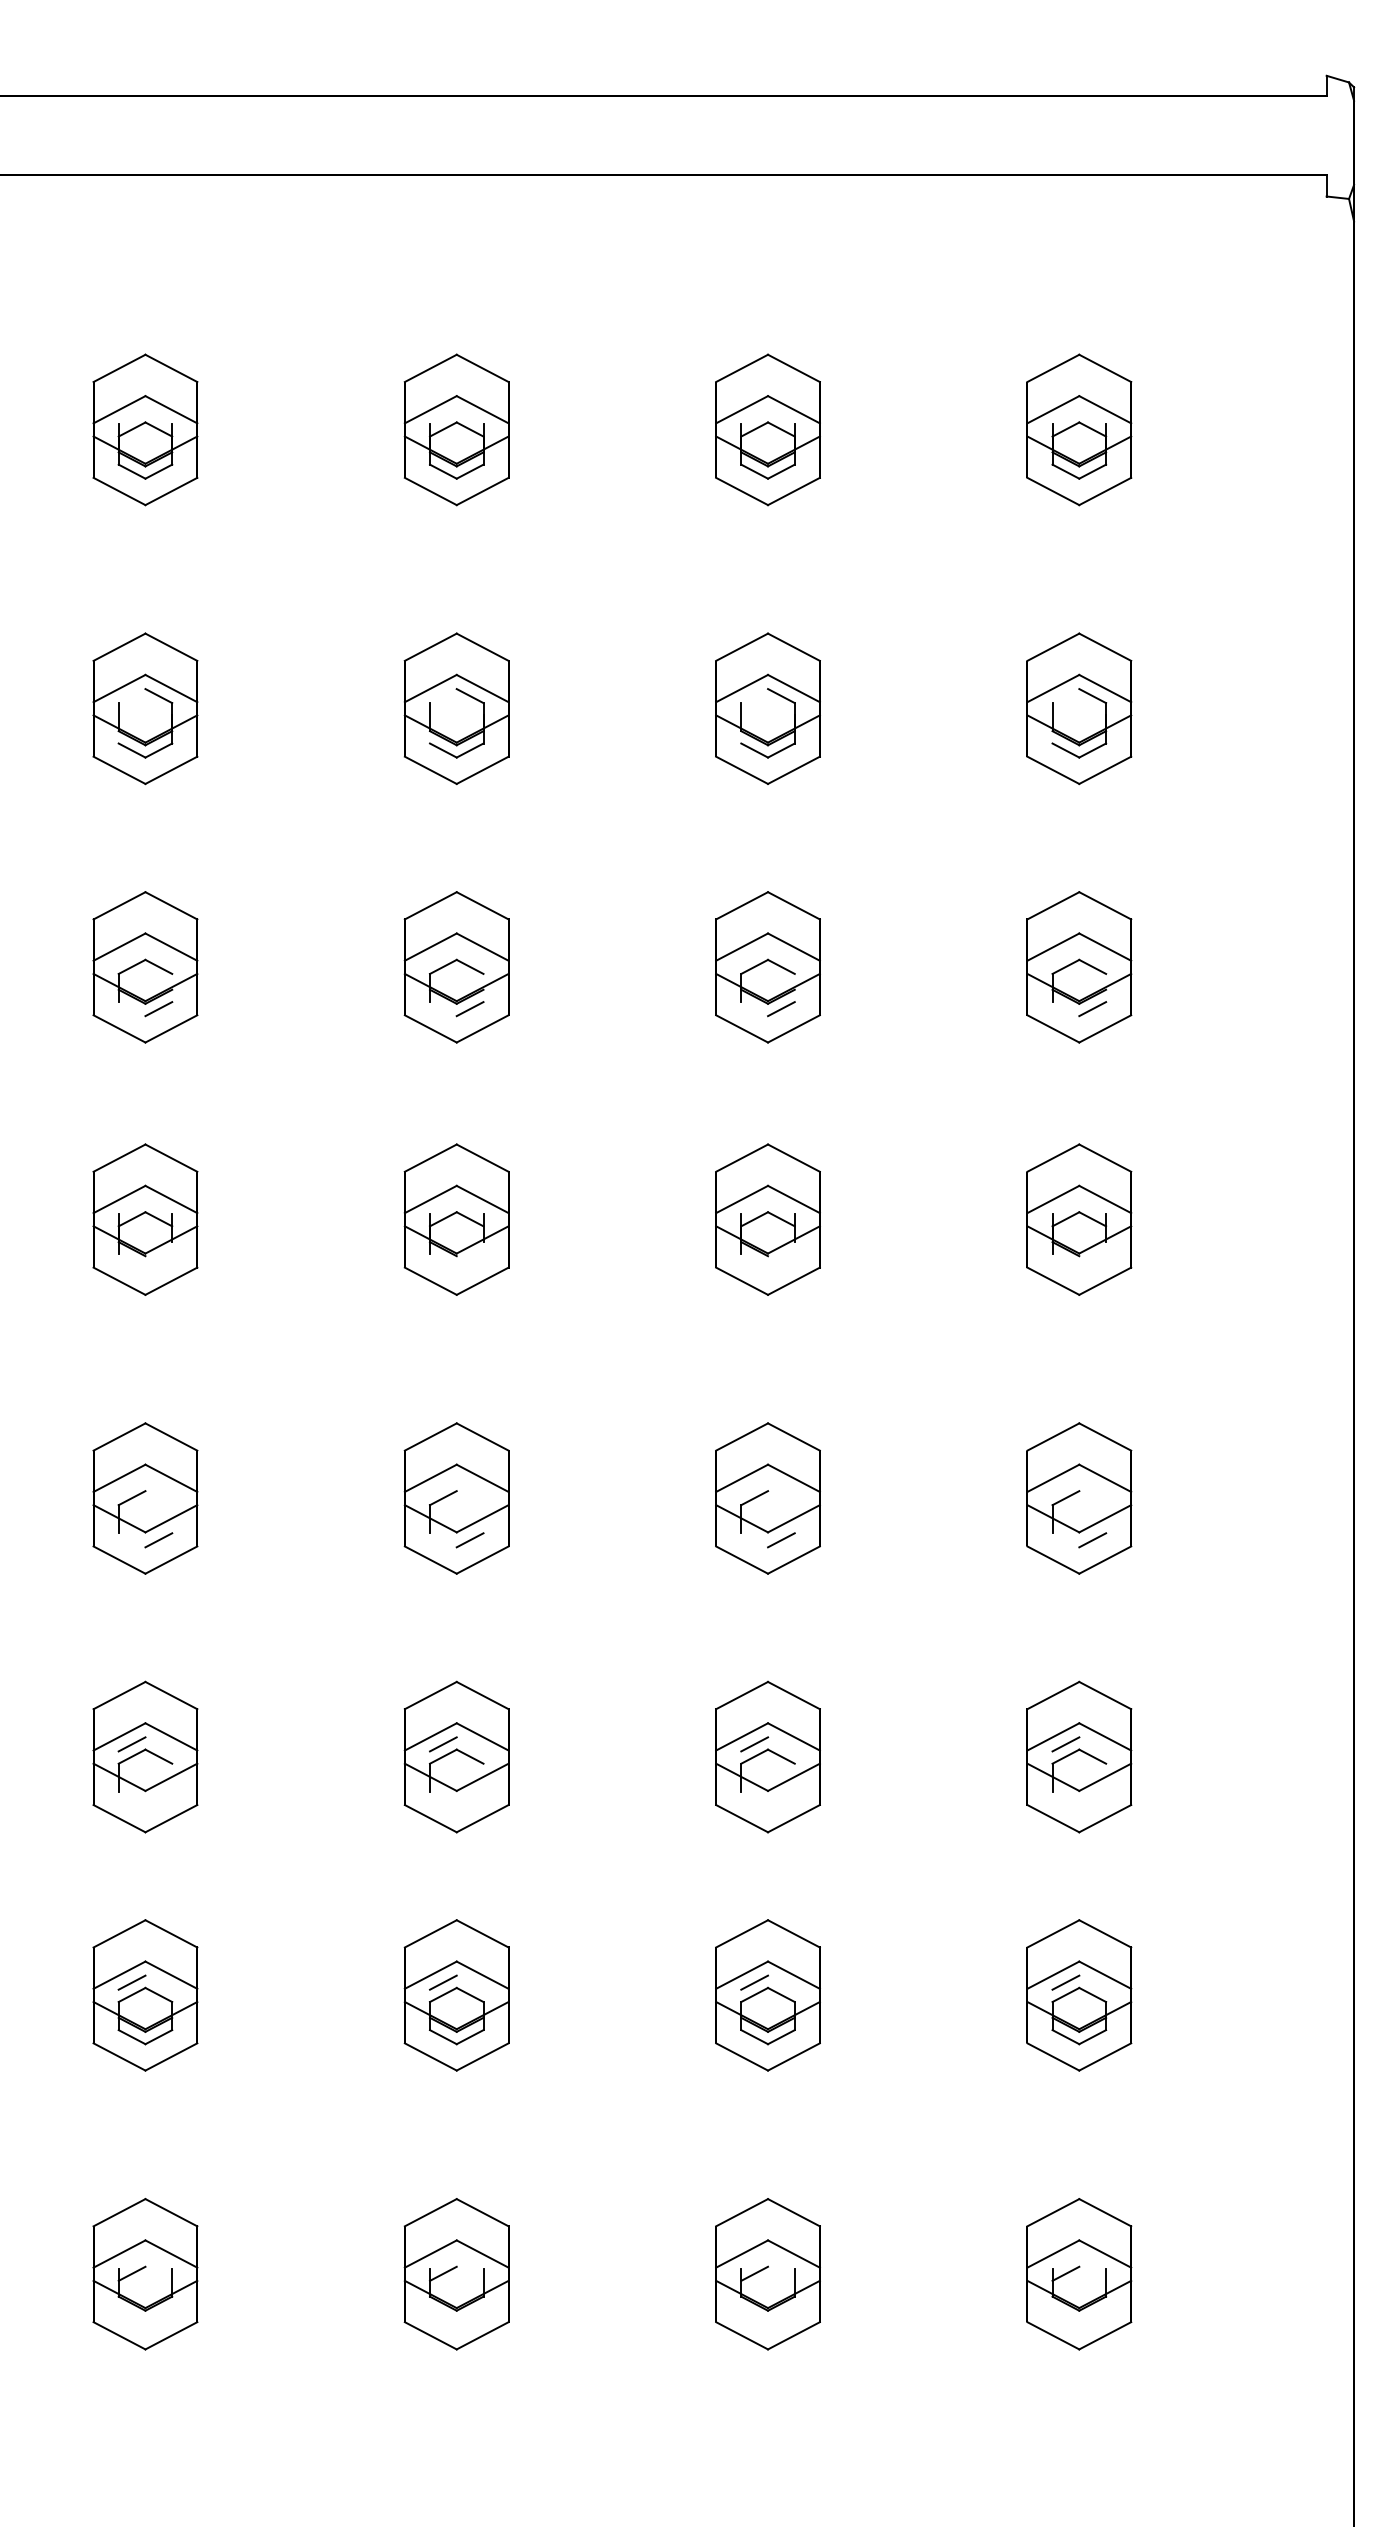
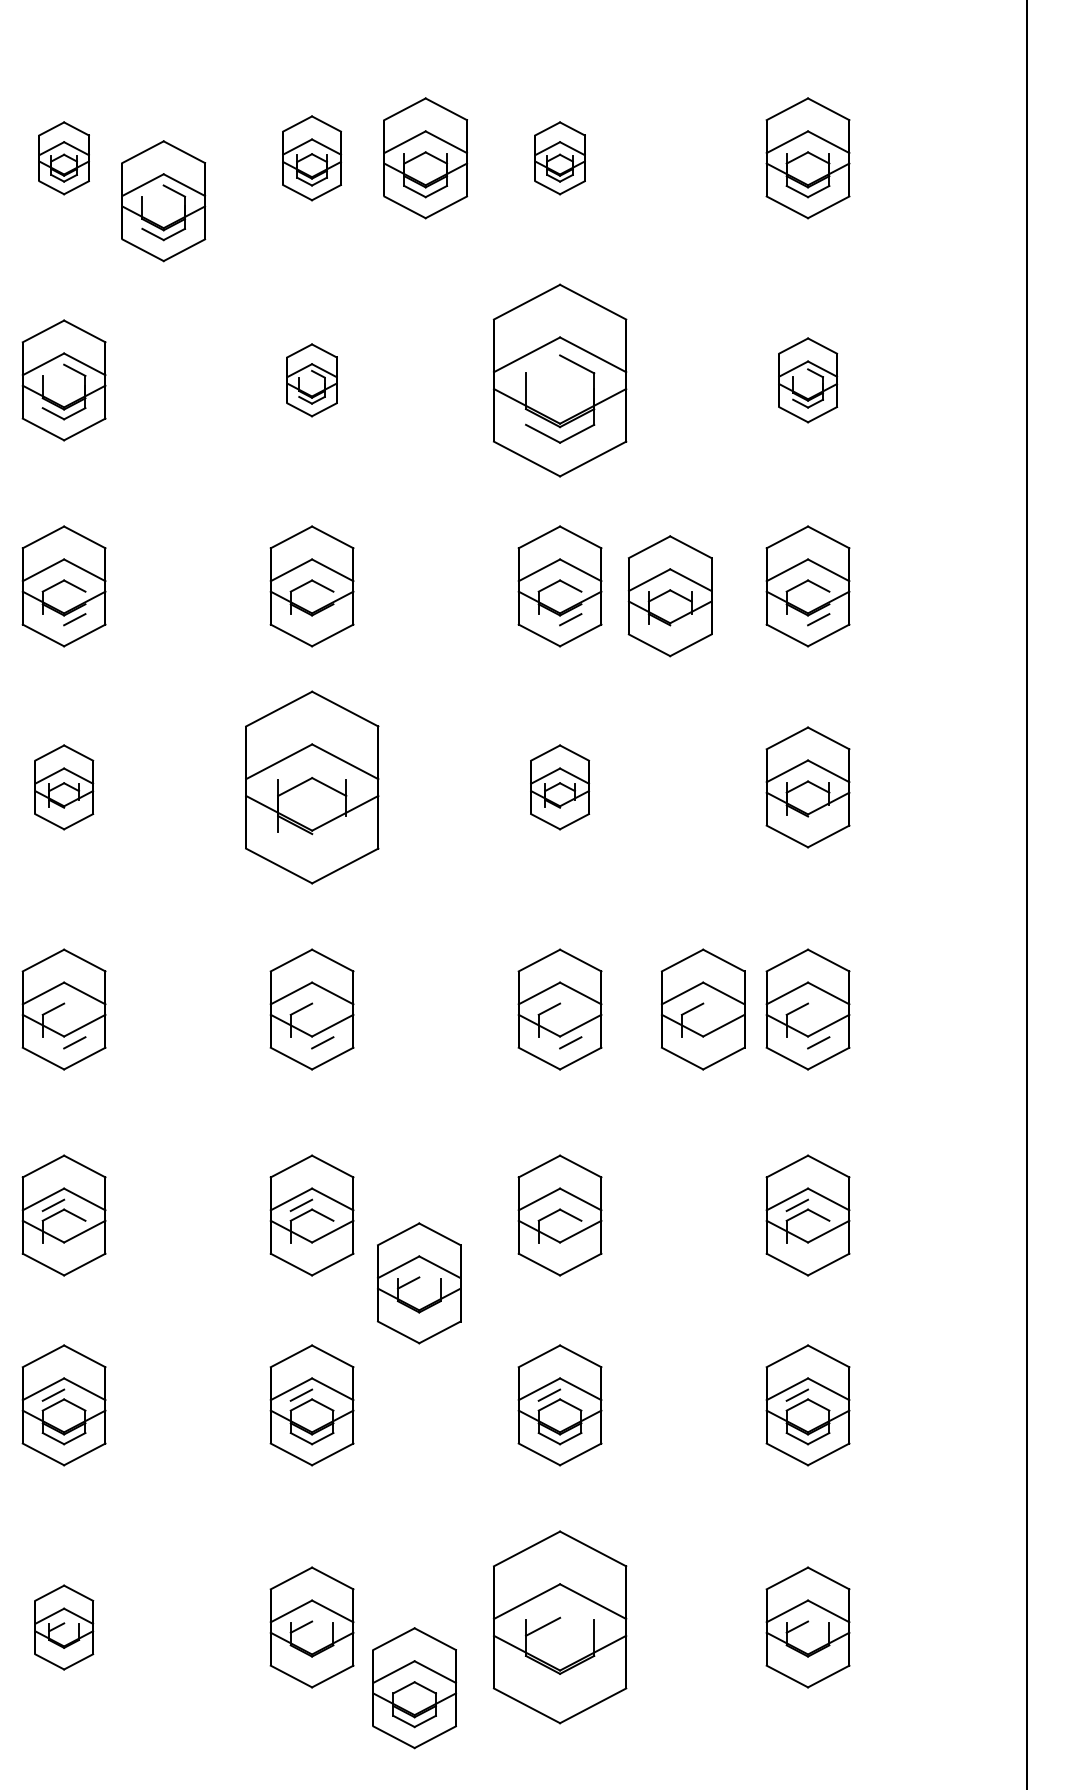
part: (145, 429) -> (64, 157), size x0.6
part: (456, 429) -> (311, 157), size x0.7
part: (599, 429) -> (425, 157), added
part: (767, 429) -> (559, 157), size x0.6
part: (270, 483) -> (163, 200), added
part: (456, 708) -> (311, 380), size x0.6
part: (767, 708) -> (559, 380), size x1.6
part: (1079, 708) -> (808, 380), size x0.7
part: (906, 979) -> (670, 596), added
line: (469, 1009) -> (322, 620), removed
part: (145, 1219) -> (64, 787), size x0.7
part: (456, 1219) -> (311, 787), size x1.6
part: (767, 1219) -> (559, 787), size x0.7
part: (947, 1498) -> (703, 1009), added
line: (754, 1744) -> (549, 1205), removed
part: (591, 1842) -> (419, 1283), added
part: (145, 2274) -> (64, 1627), size x0.7
part: (767, 2274) -> (559, 1627), size x1.6
part: (585, 2350) -> (414, 1688), added

